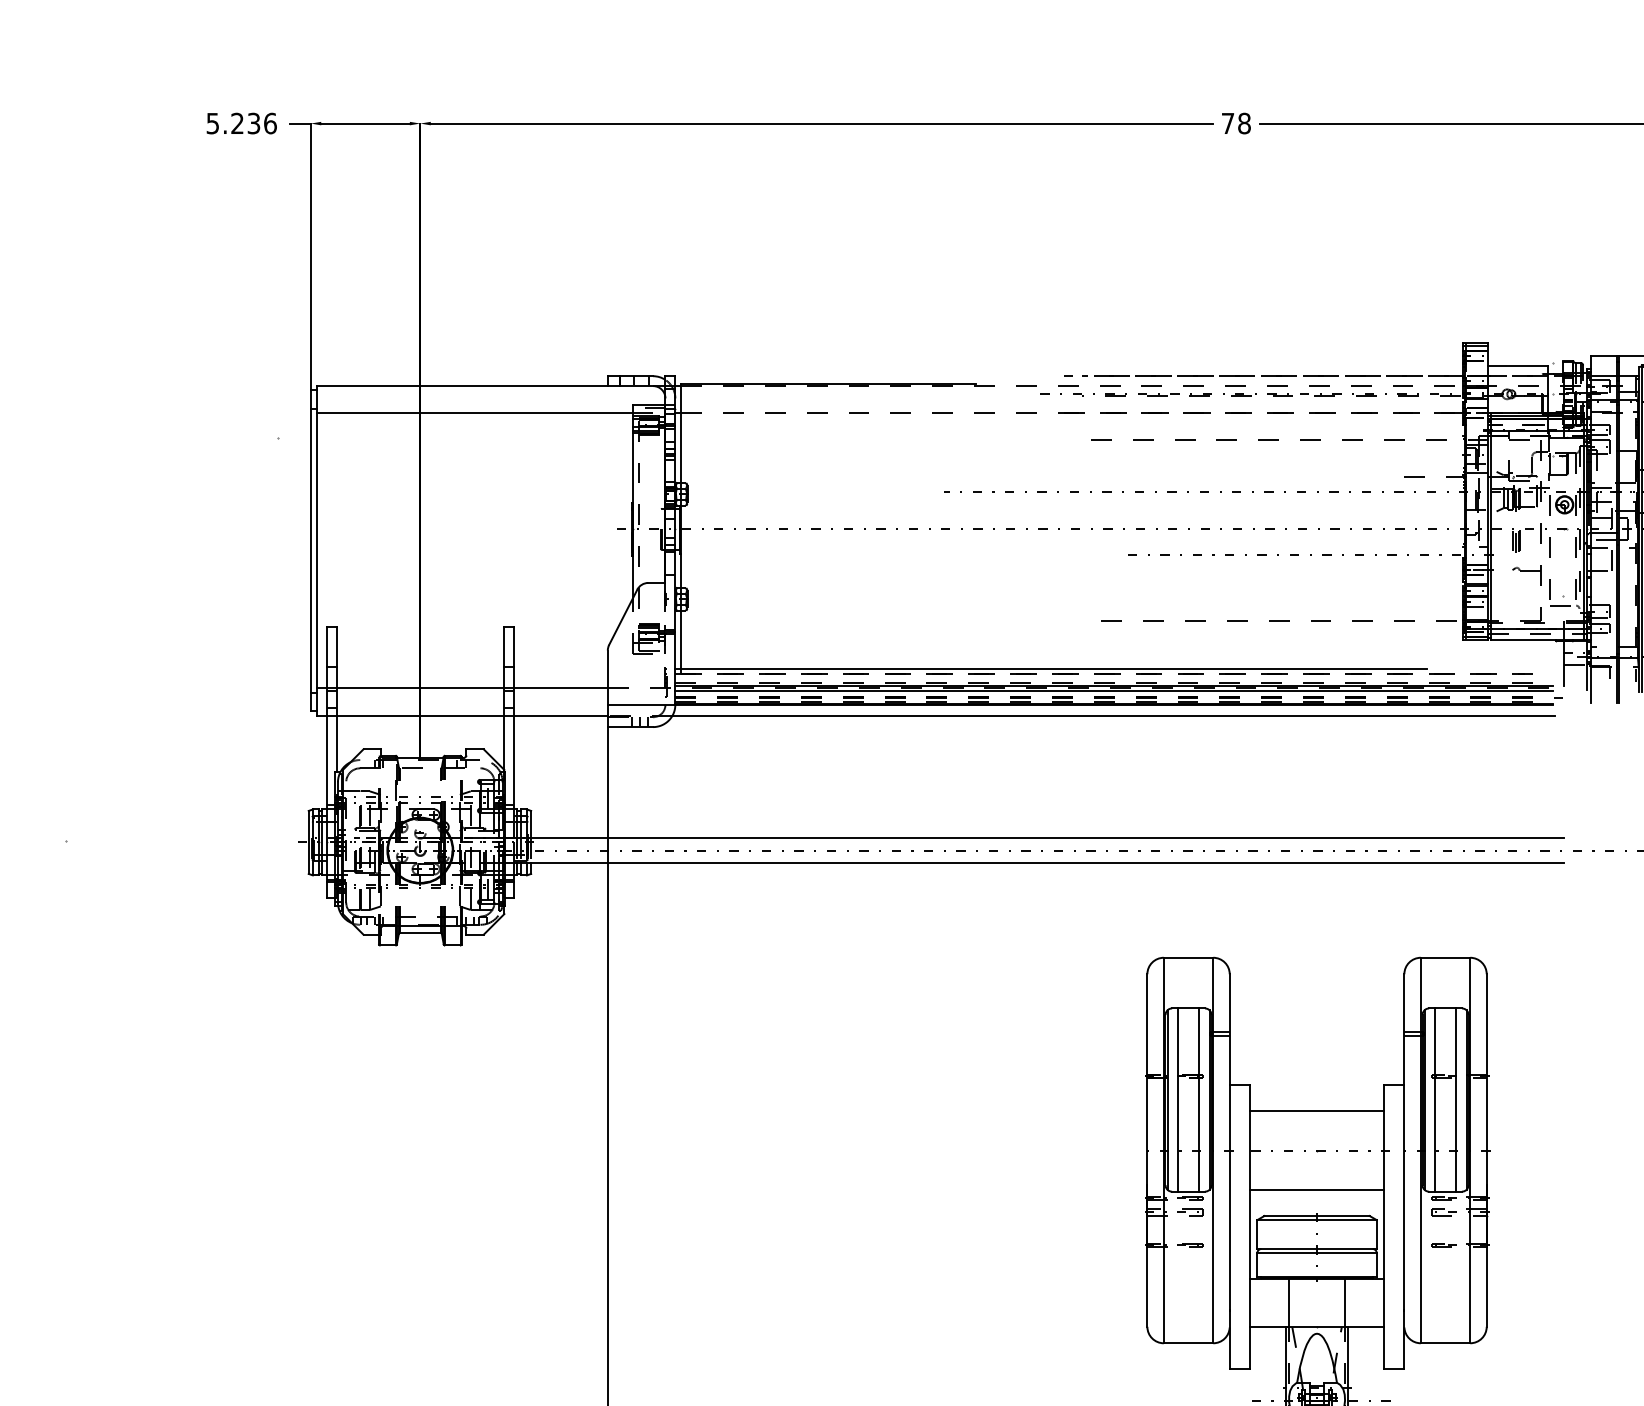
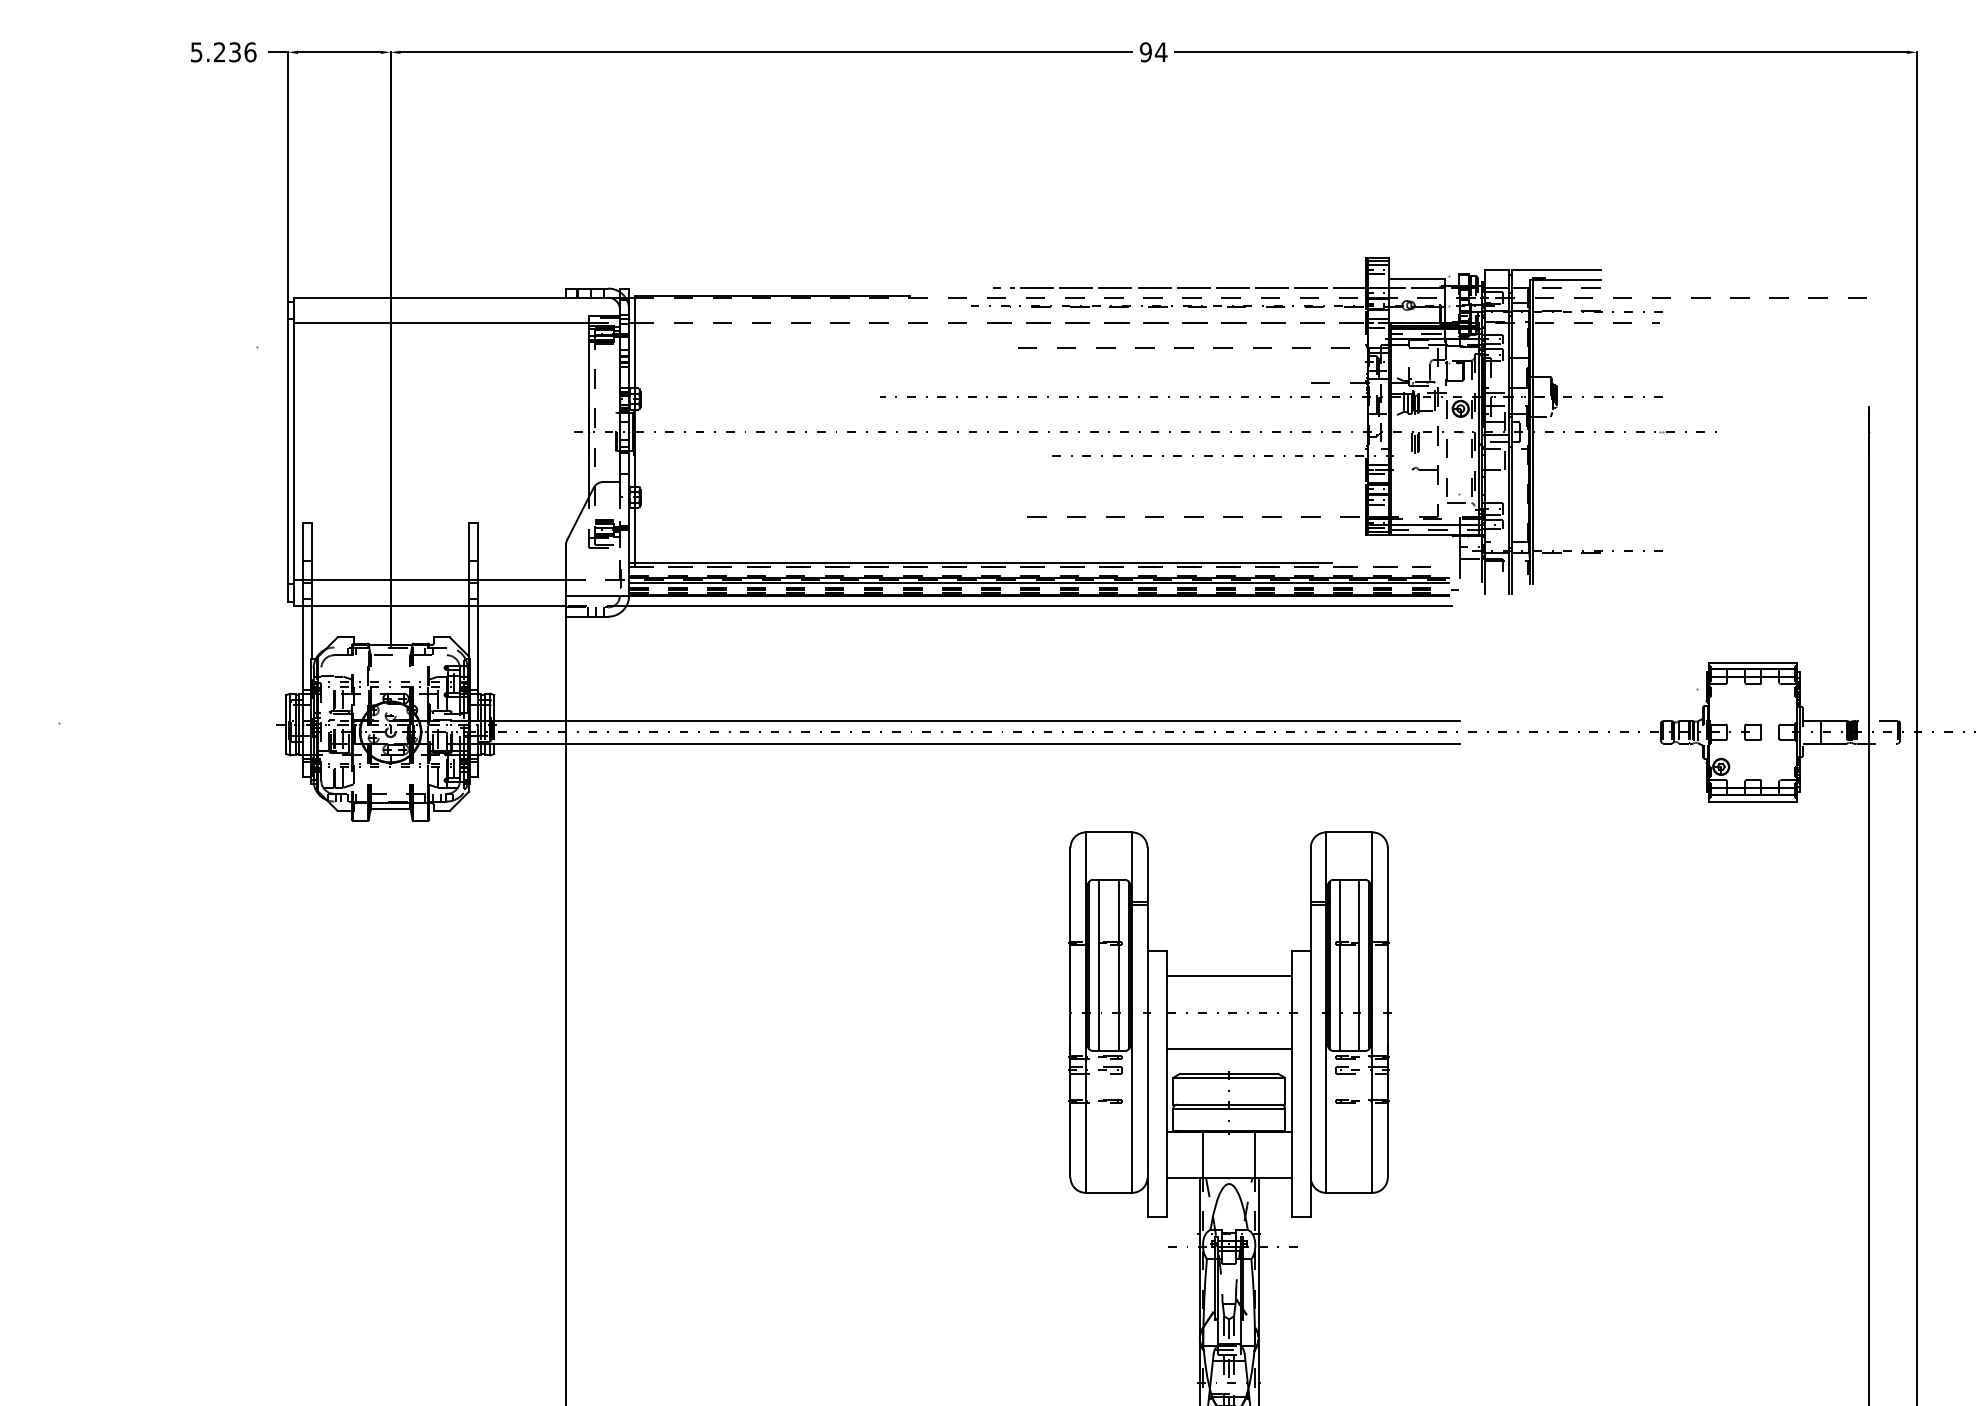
text: (1236, 123) -> (1153, 52), 78 -> 94

